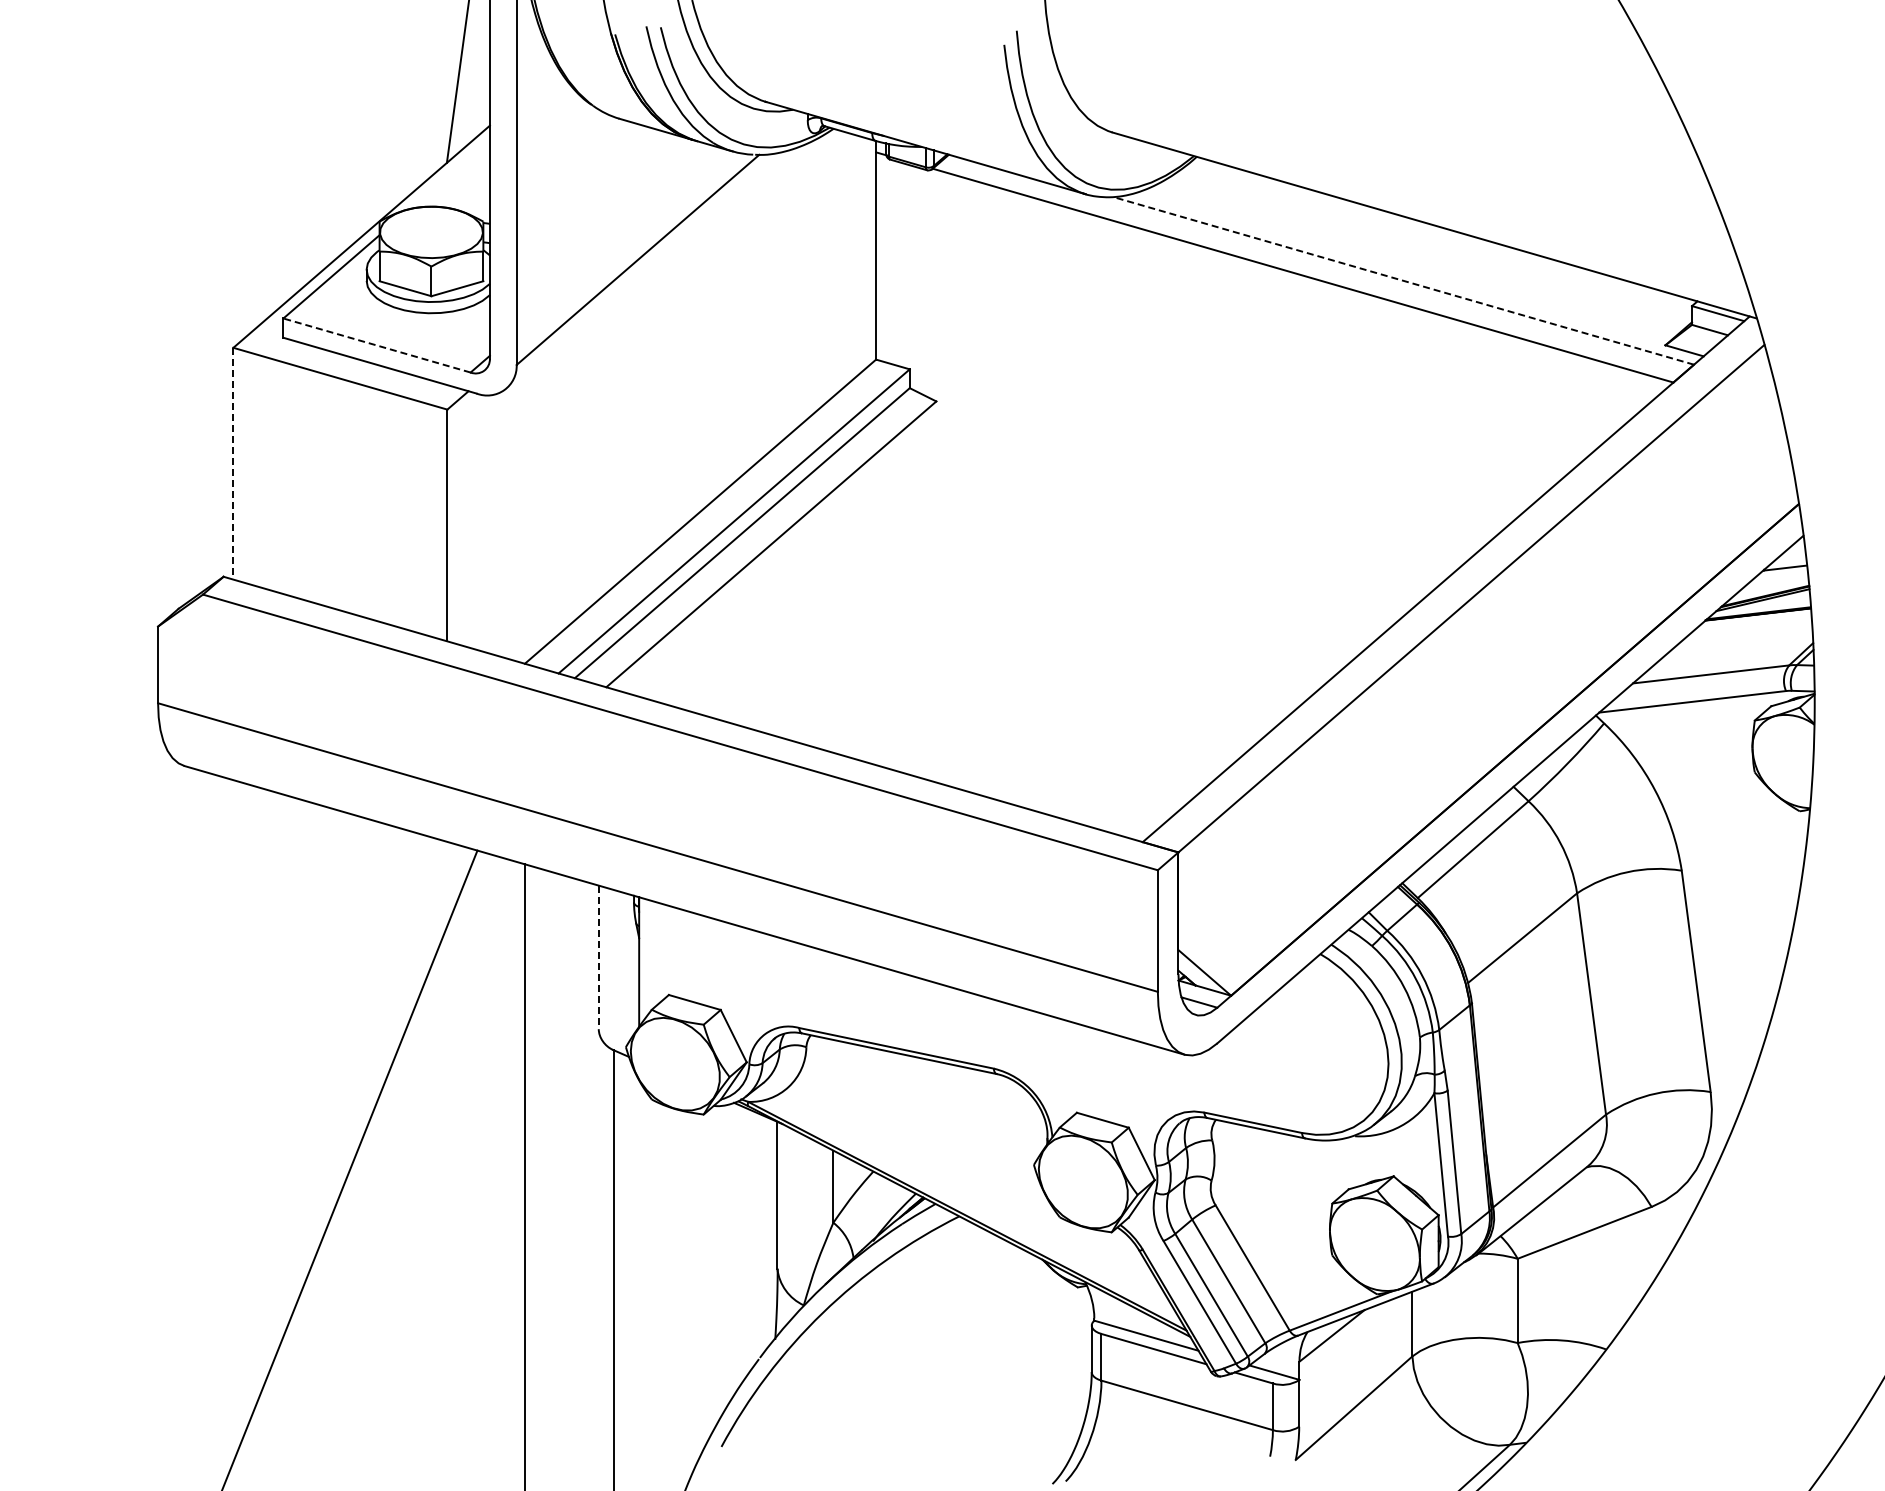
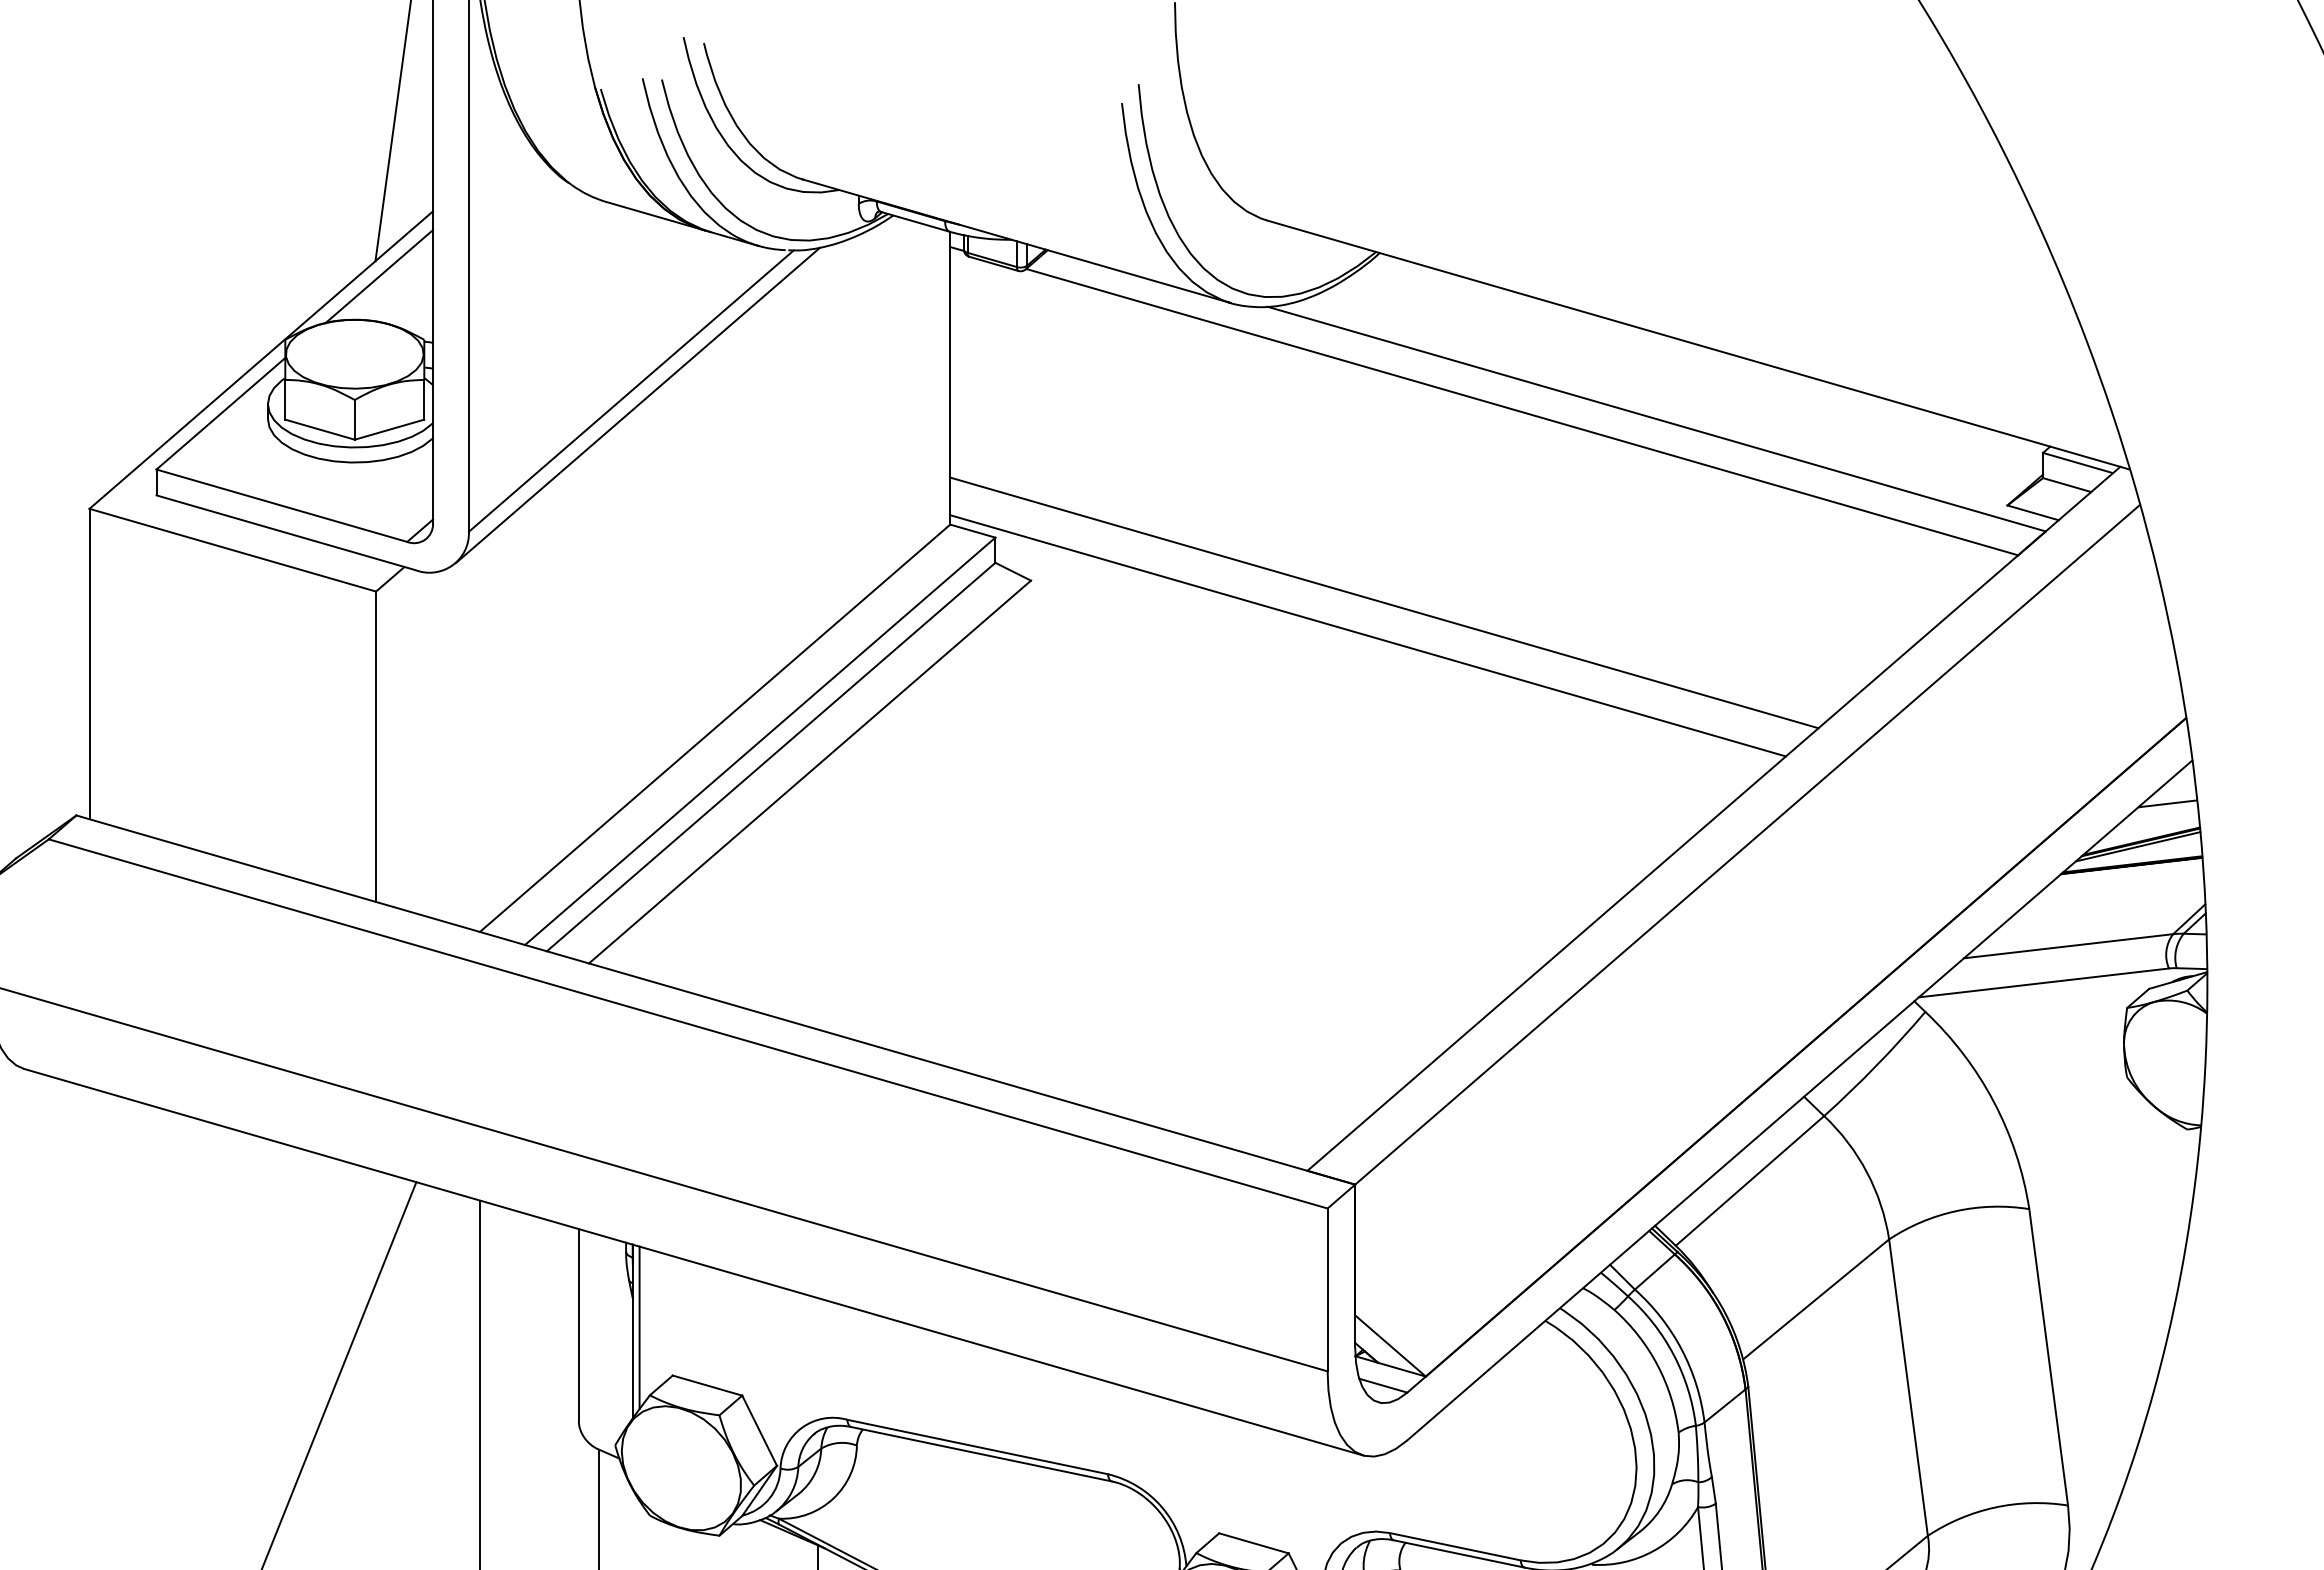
line: (449, 174) -> (378, 276), added
line: (642, 270) -> (637, 405), added
line: (1403, 280) -> (1656, 418), dashed -> solid
line: (376, 345) -> (281, 505), dashed -> solid
line: (1200, 417) -> (1384, 602), added
line: (1188, 442) -> (1368, 635), added
line: (233, 463) -> (89, 663), dashed -> solid
line: (598, 957) -> (578, 1325), dashed -> solid
line: (644, 958) -> (640, 1326), added

